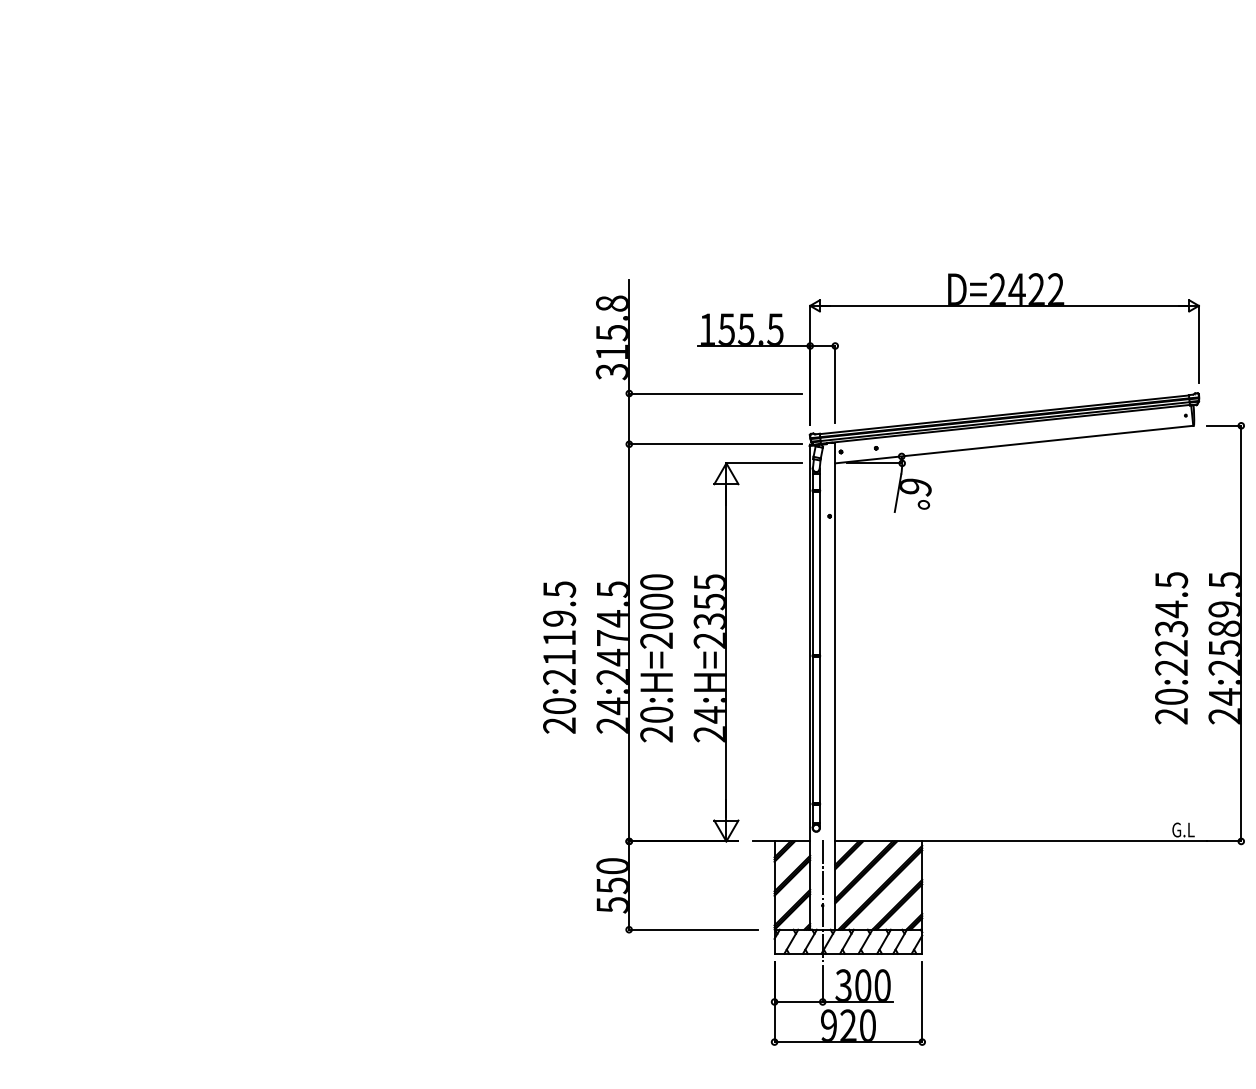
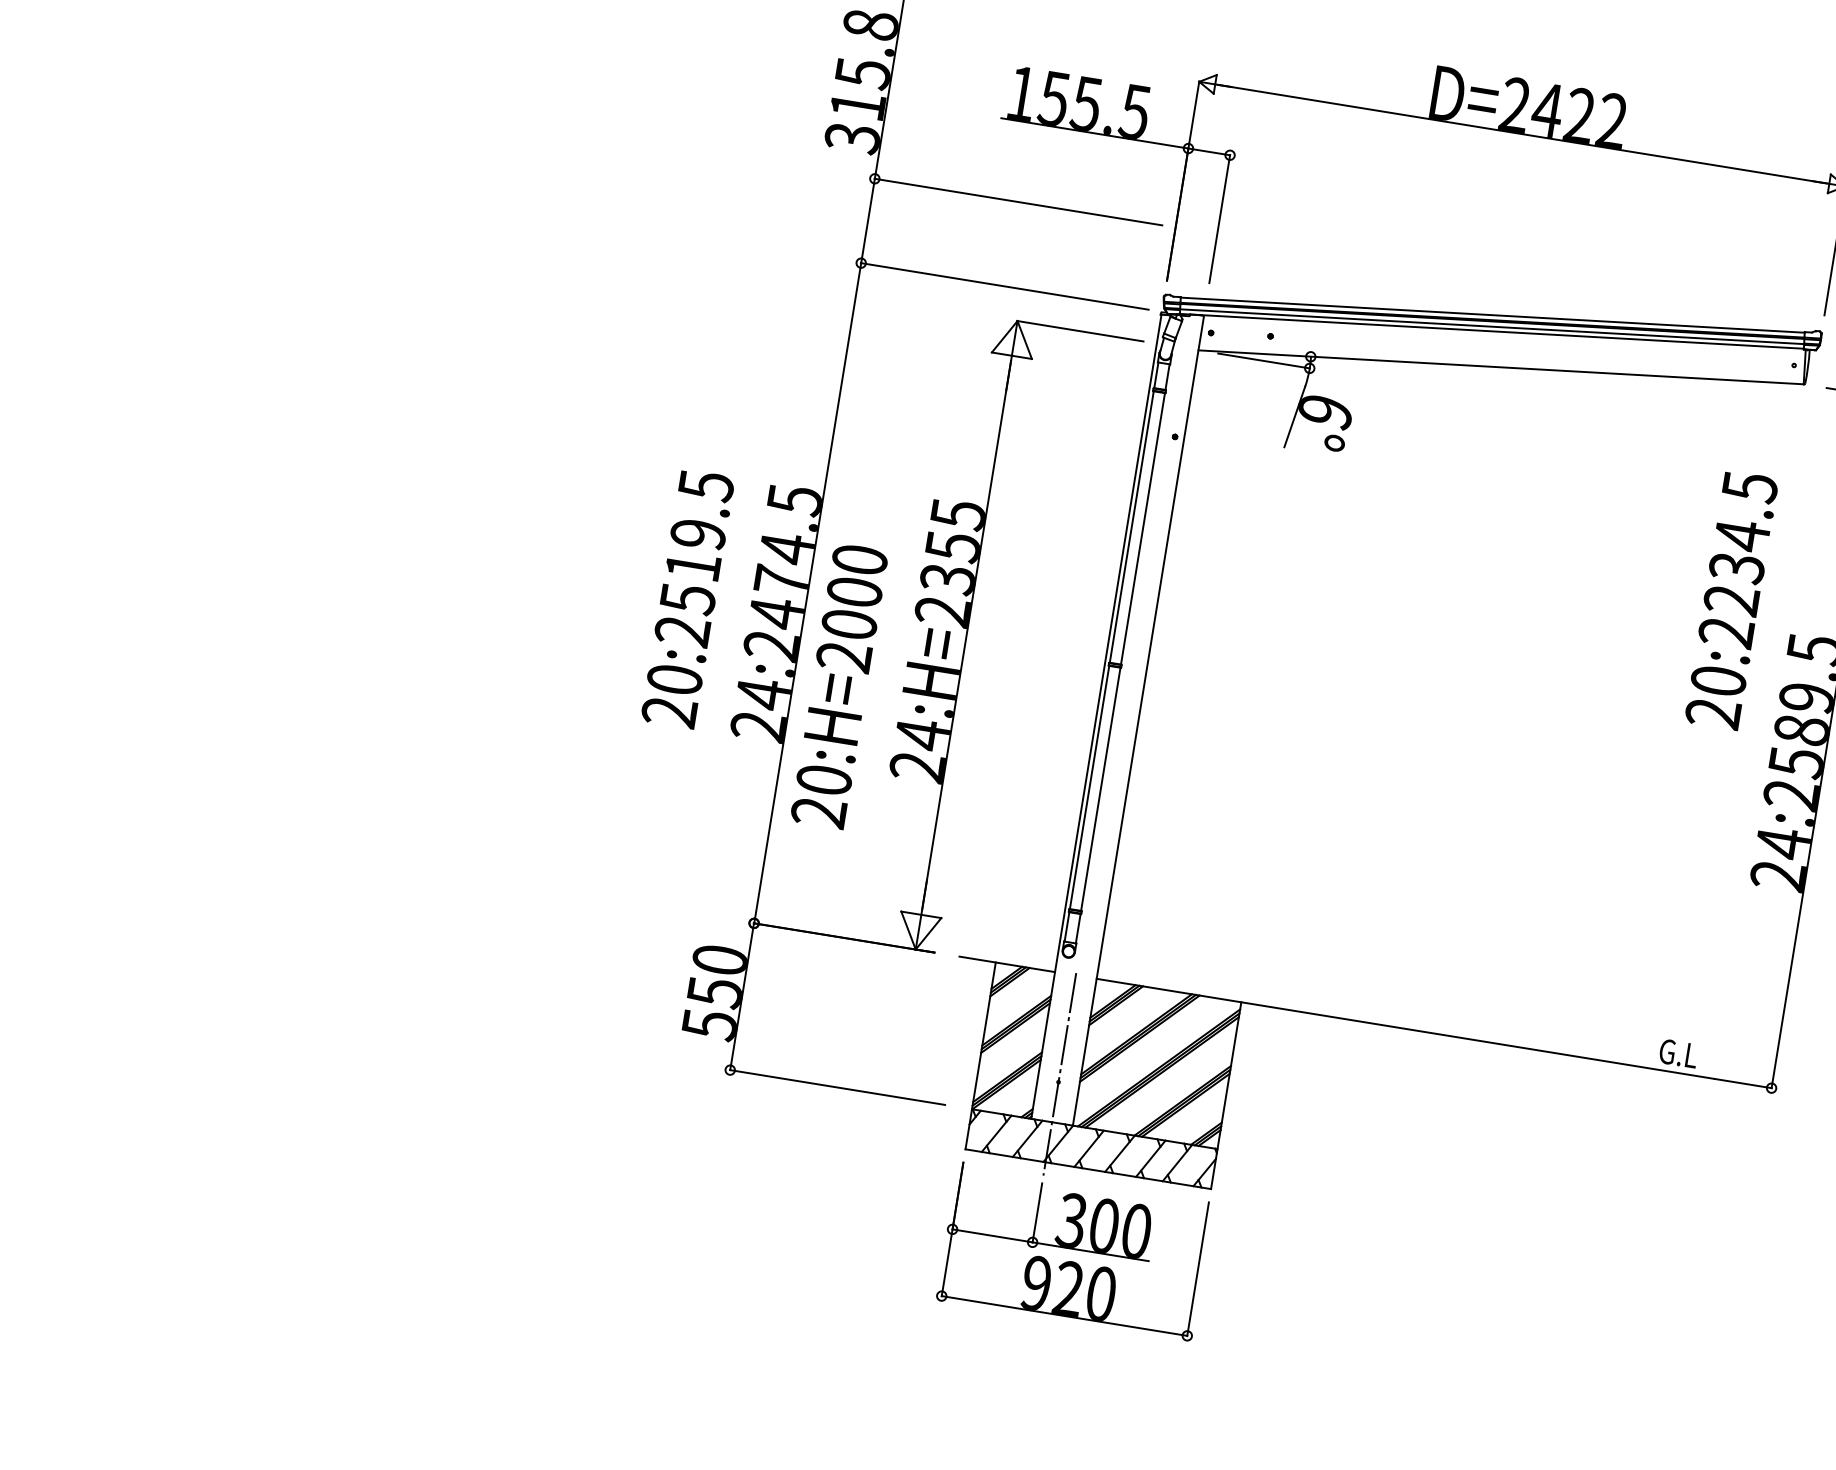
text: (1171, 648) -> (1731, 600), moved
text: (559, 657) -> (687, 598), 20:2119.5 -> 20:2519.5
text: (656, 658) -> (839, 686), moved

